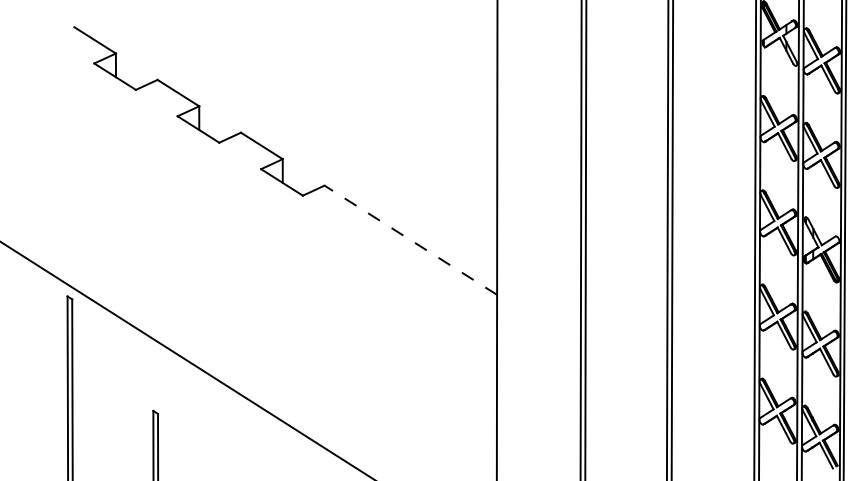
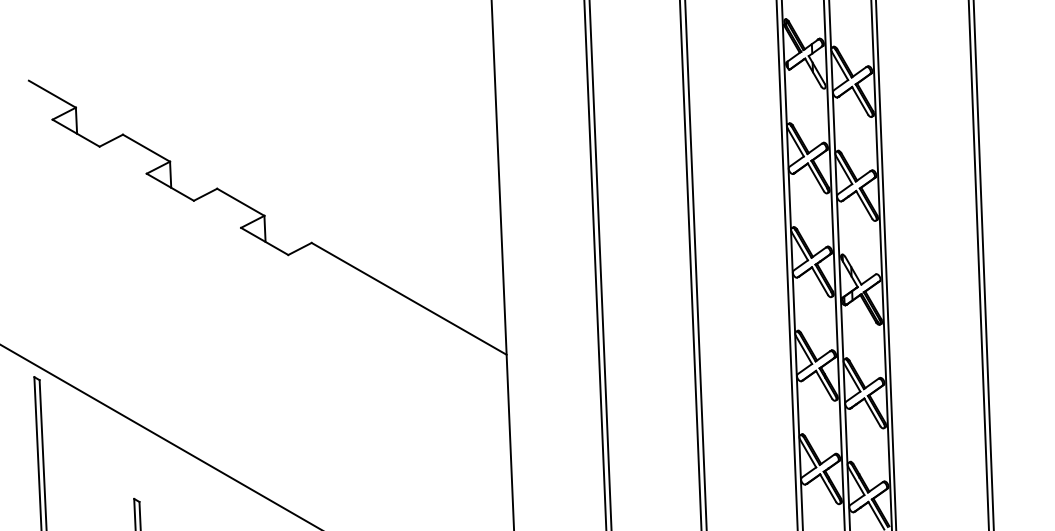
line: (410, 239) -> (408, 298), dashed -> solid

